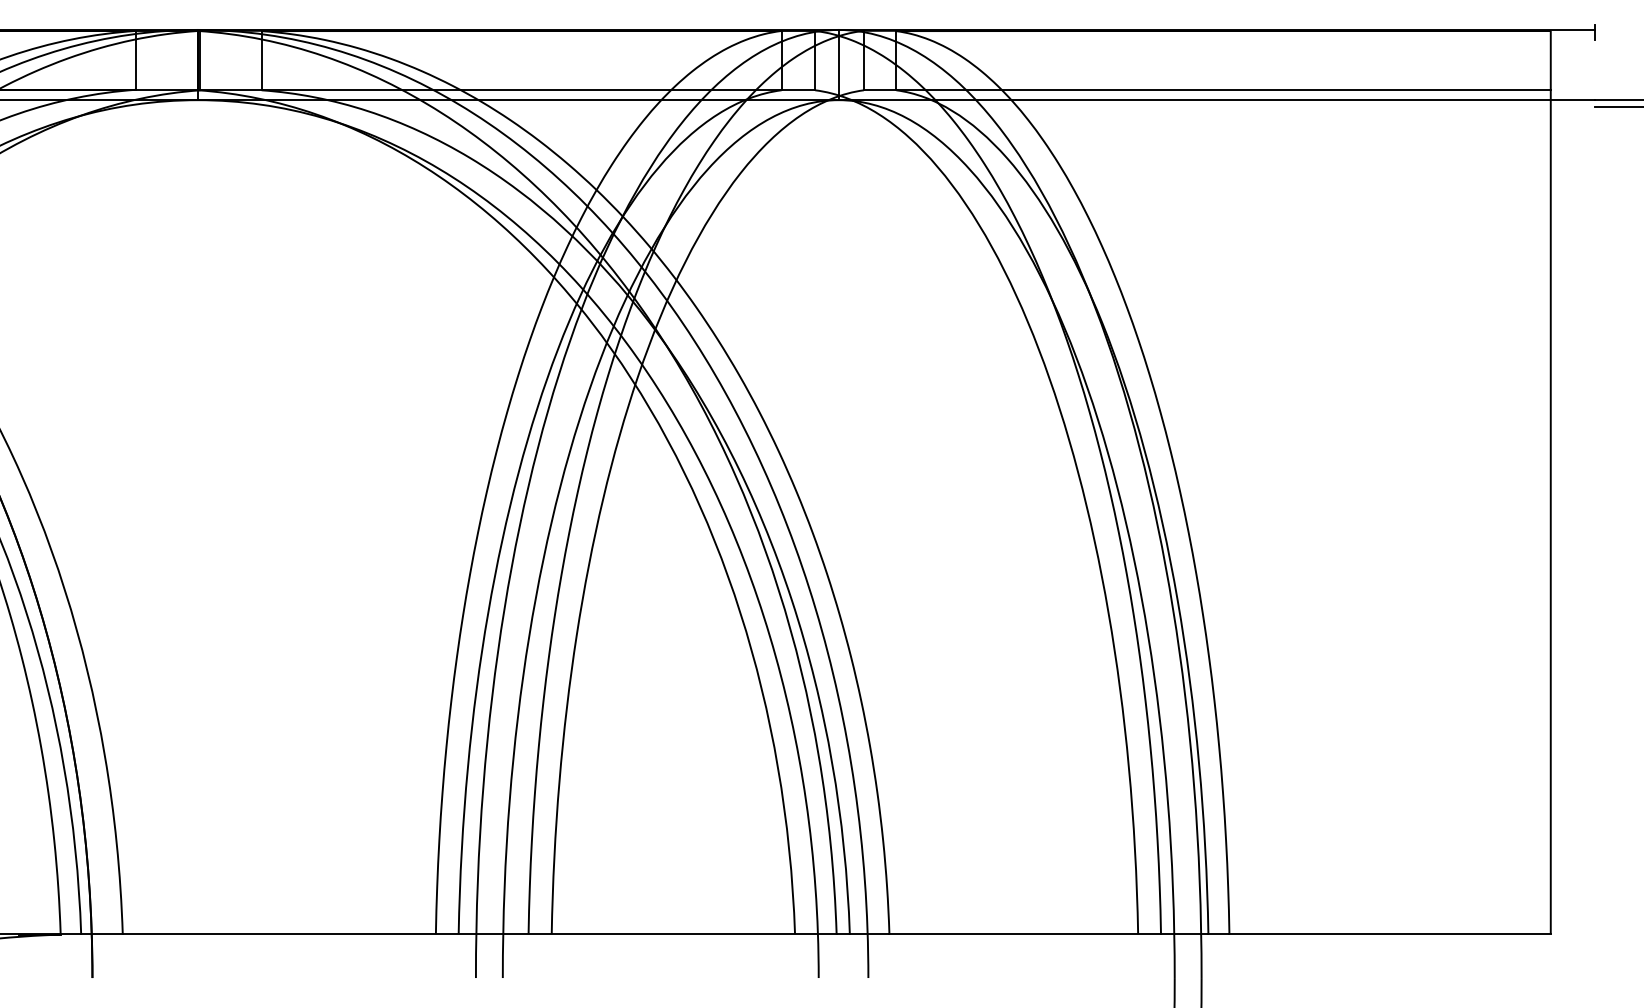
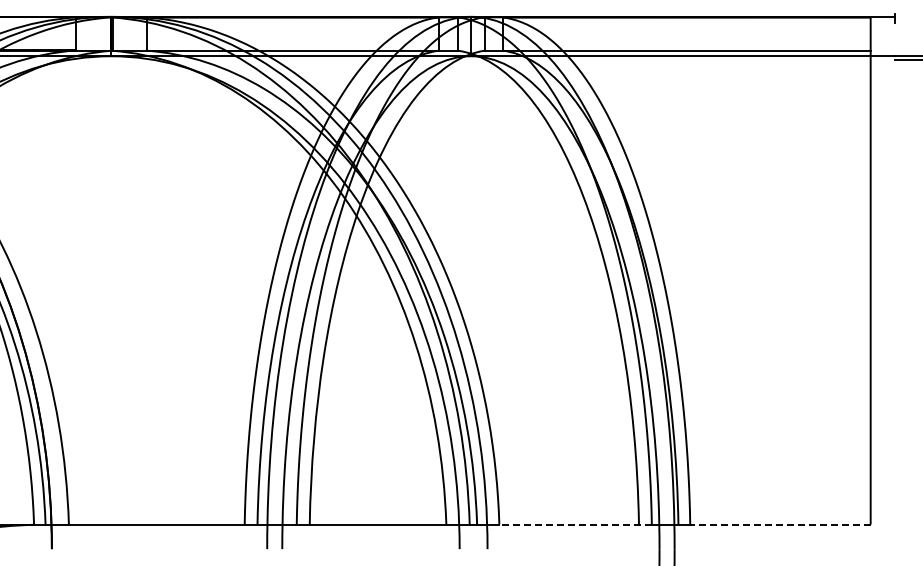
line: (1025, 934) -> (575, 524), solid -> dashed
line: (1388, 934) -> (779, 524), solid -> dashed

